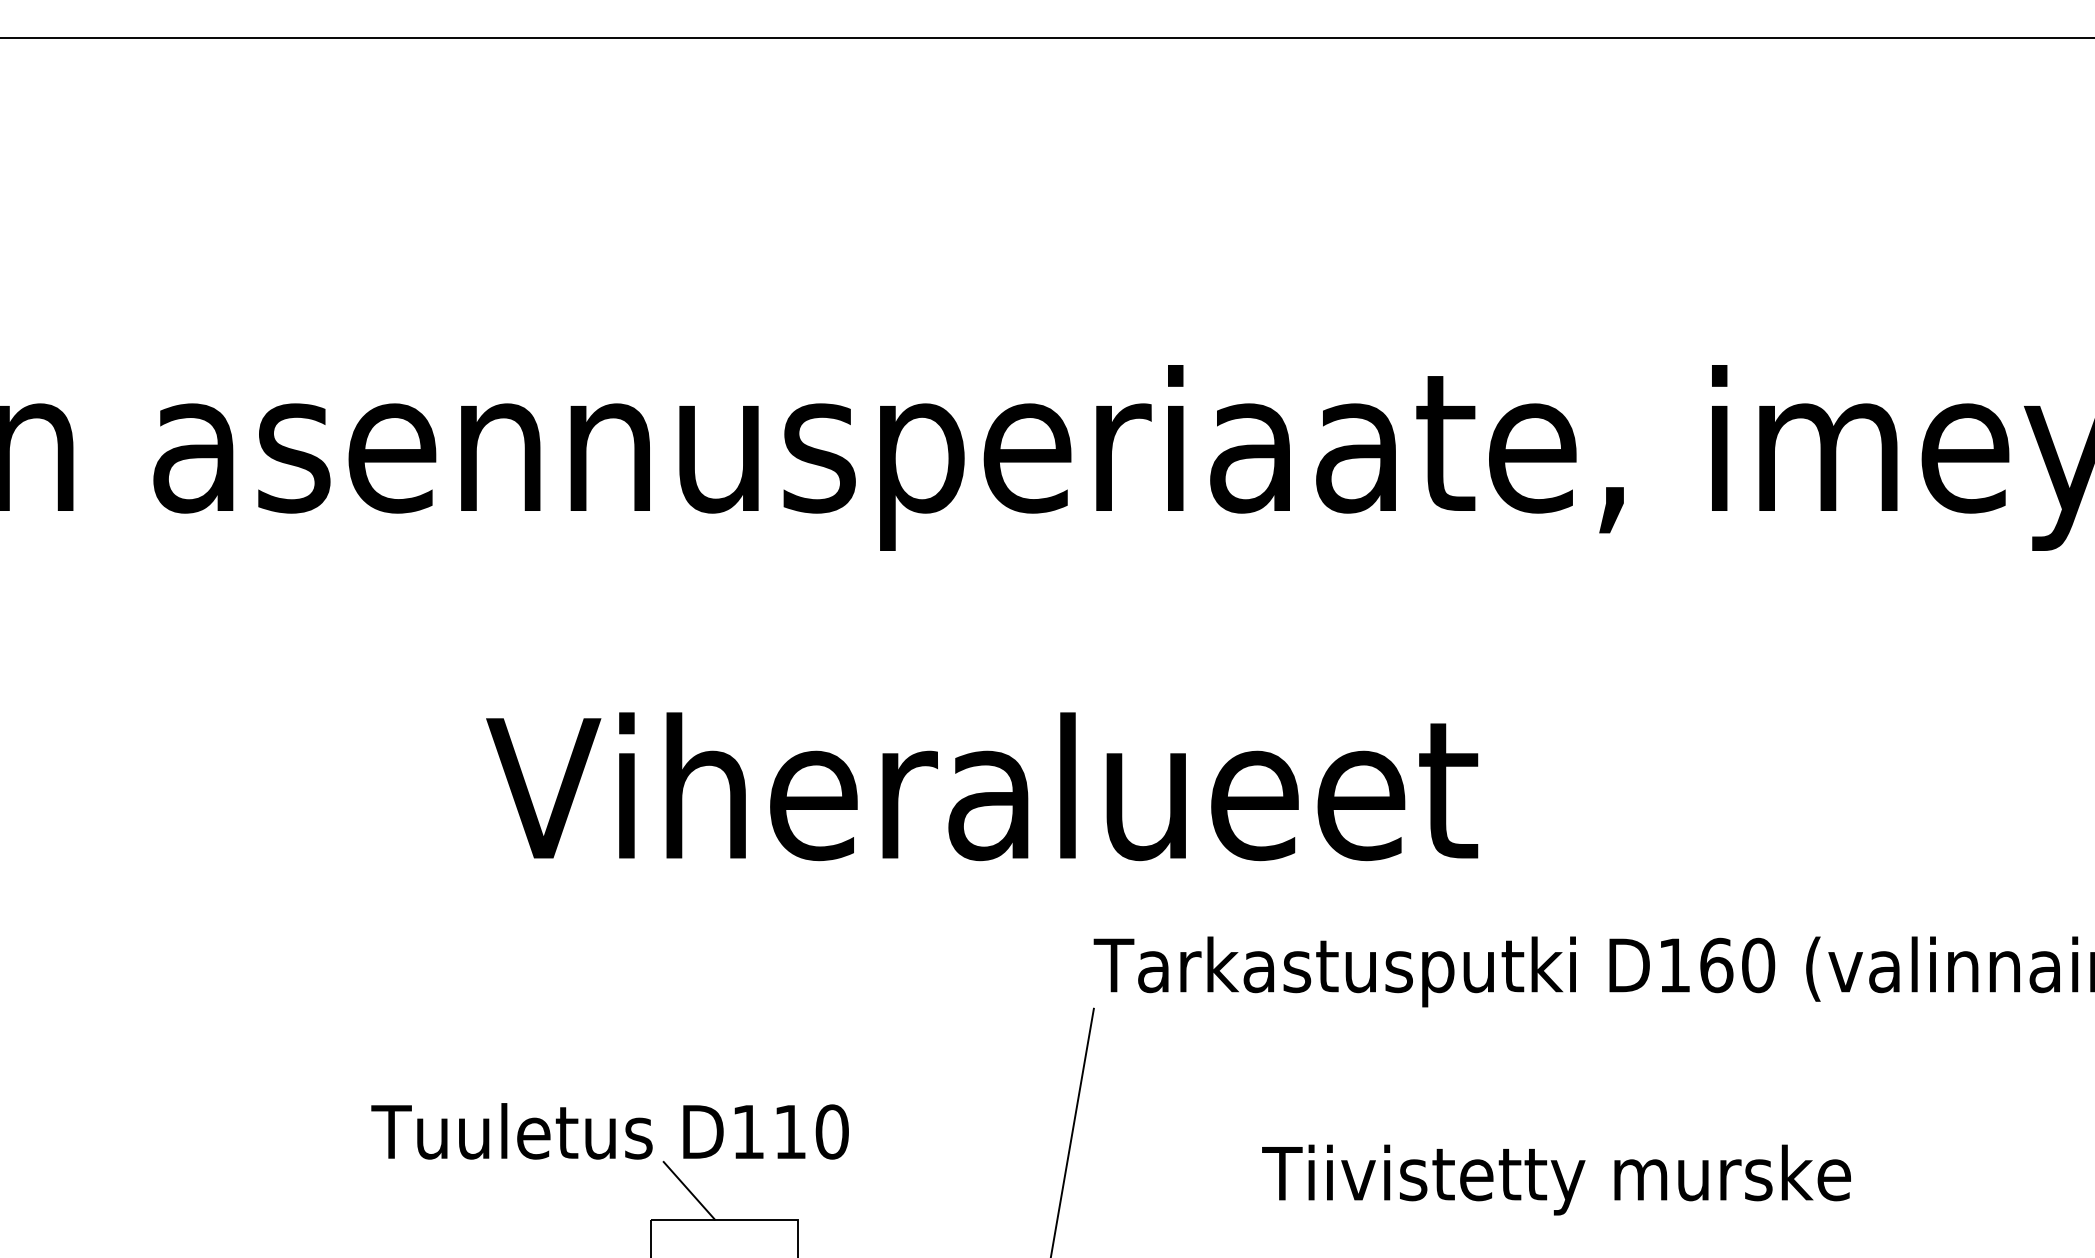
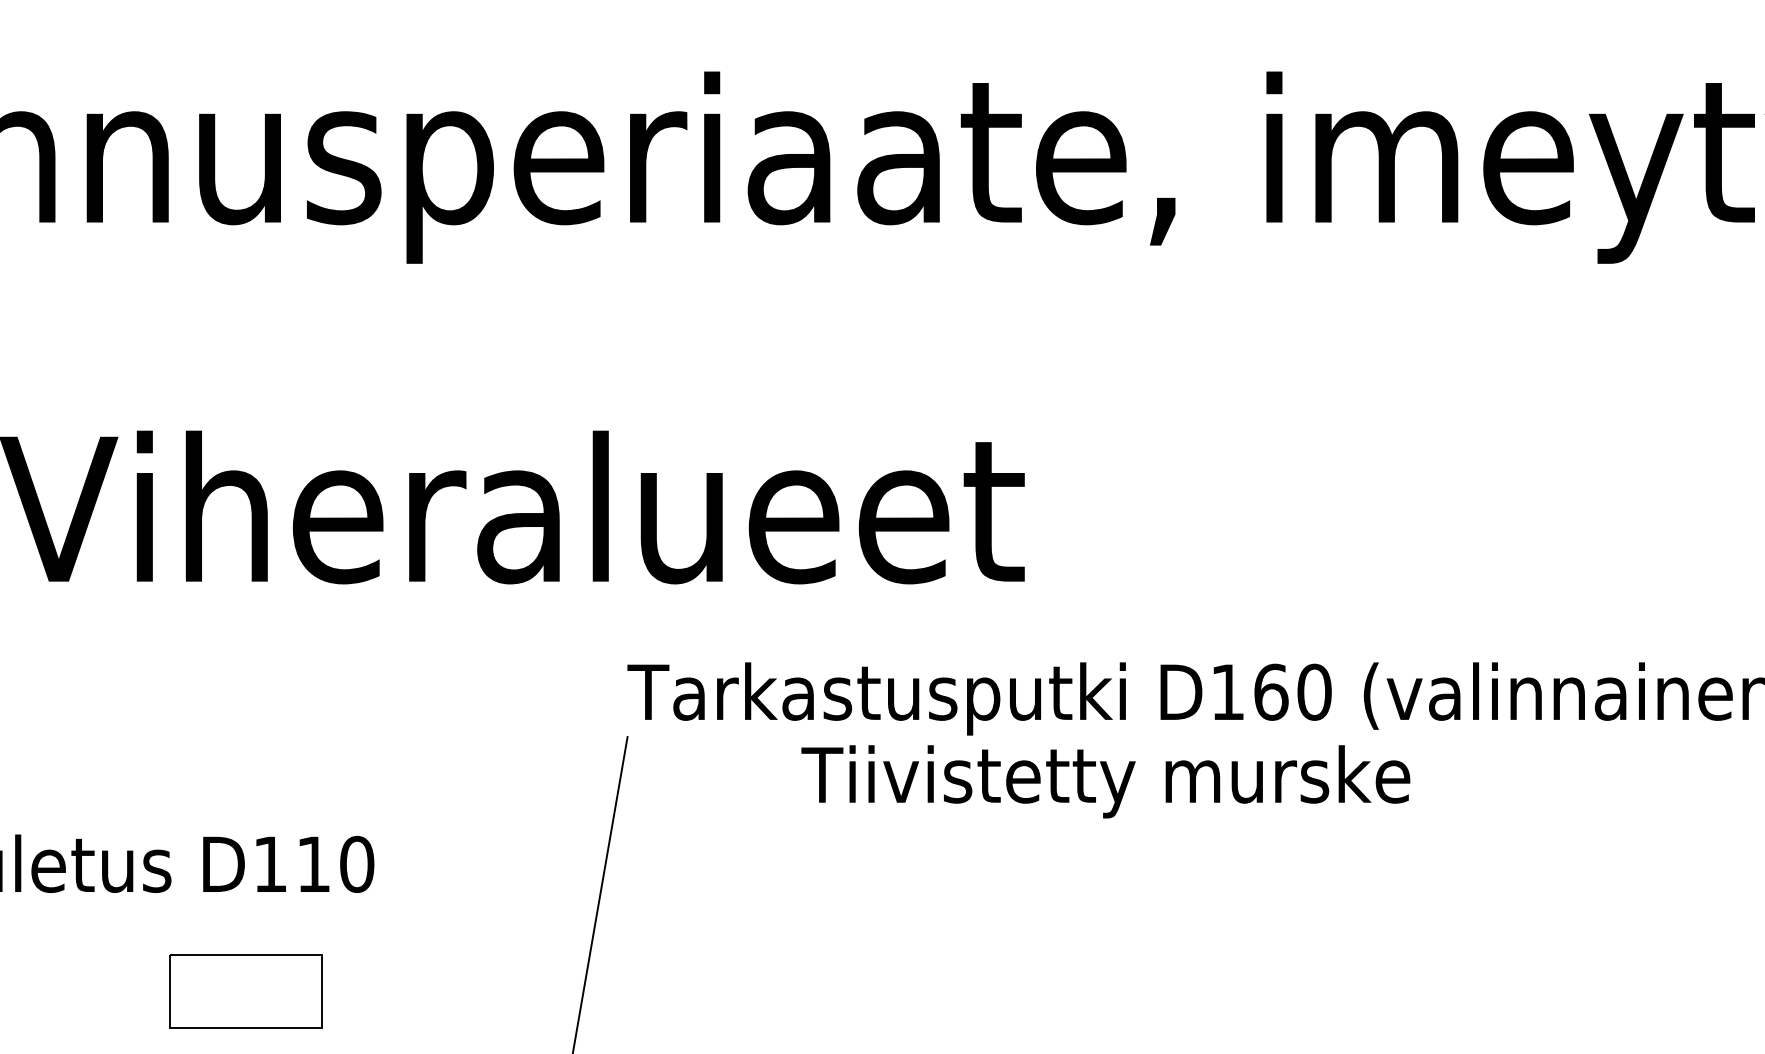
text: (1556, 1179) -> (1105, 781), moved
line: (688, 1190) -> (208, 924), removed

